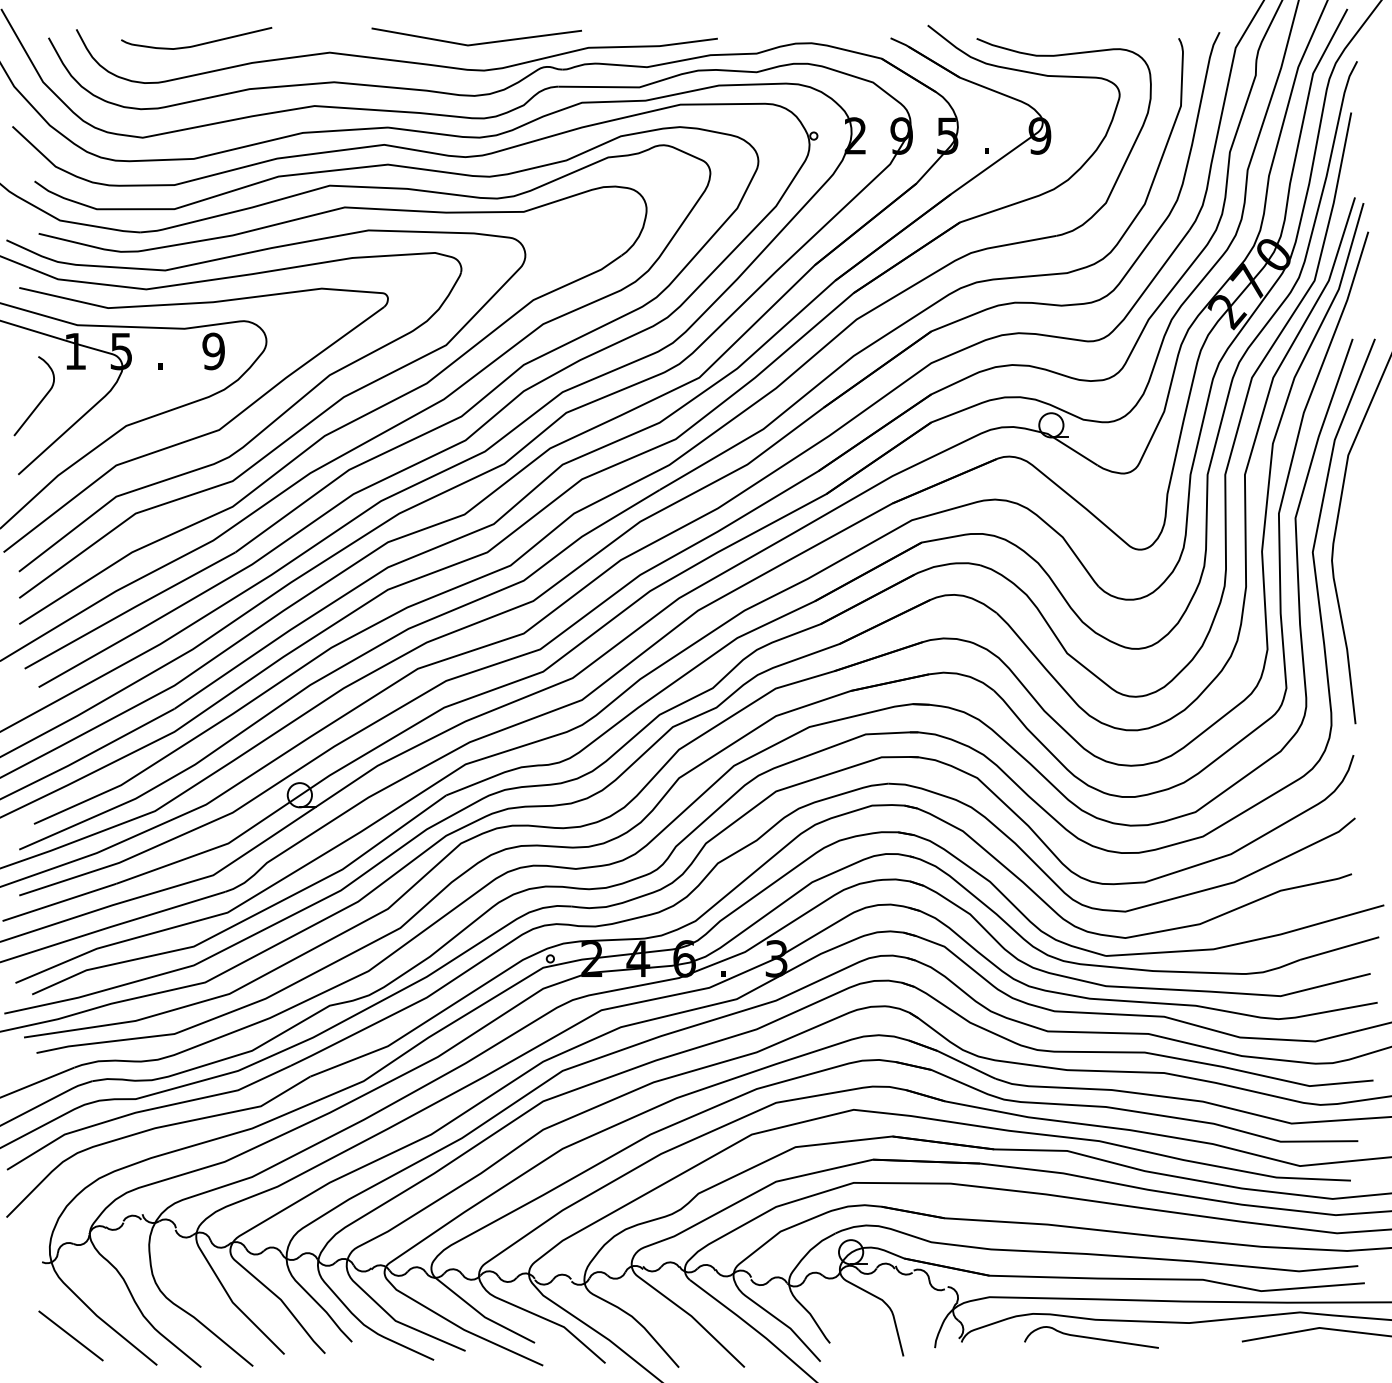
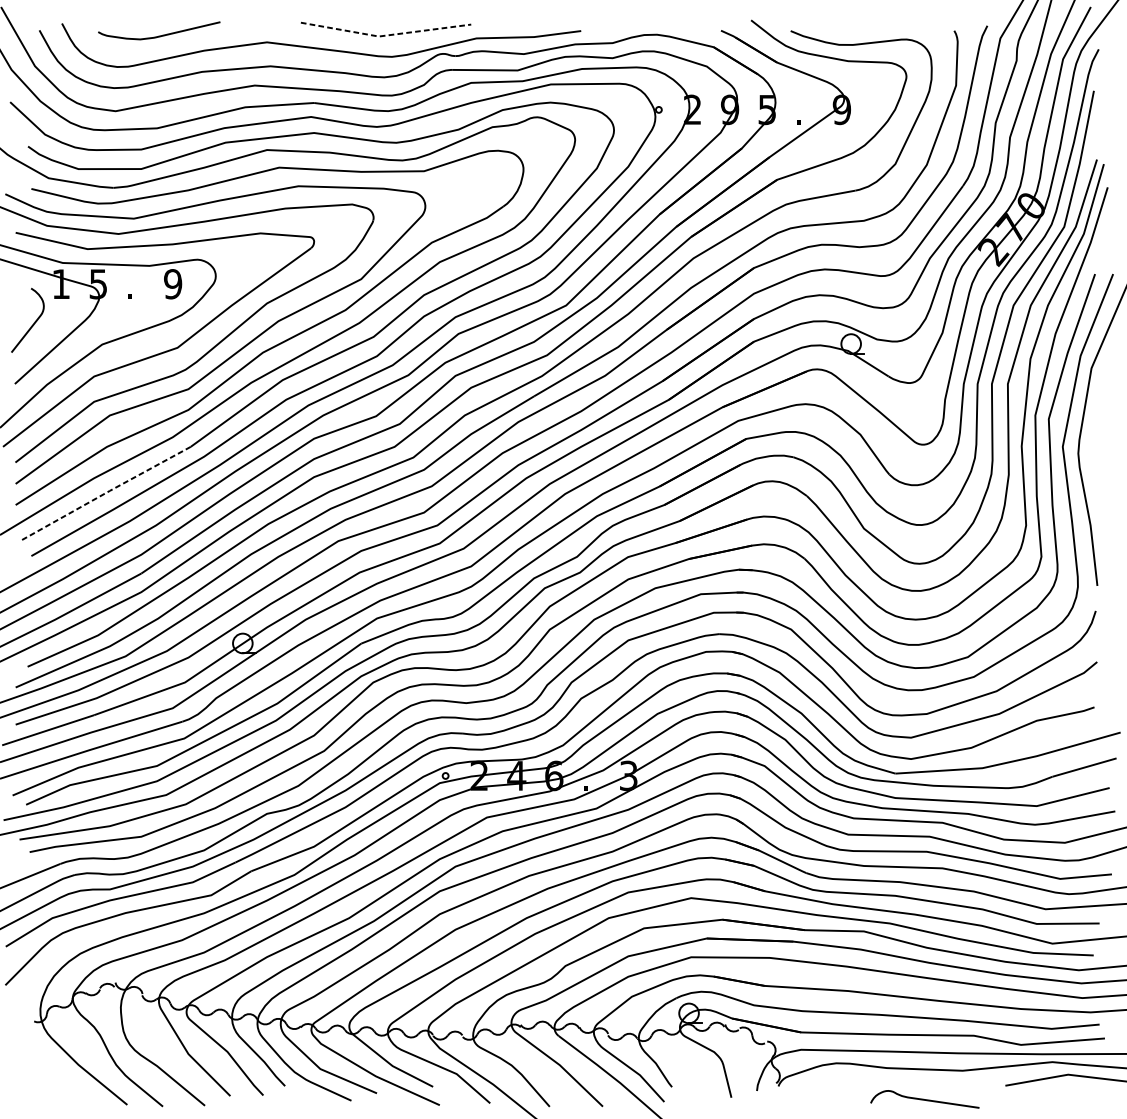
line: (476, 44) -> (385, 35), solid -> dashed
line: (129, 610) -> (104, 493), solid -> dashed
line: (70, 1335) -> (57, 1080), removed
curve: (1091, 1337) -> (924, 1099), moved

